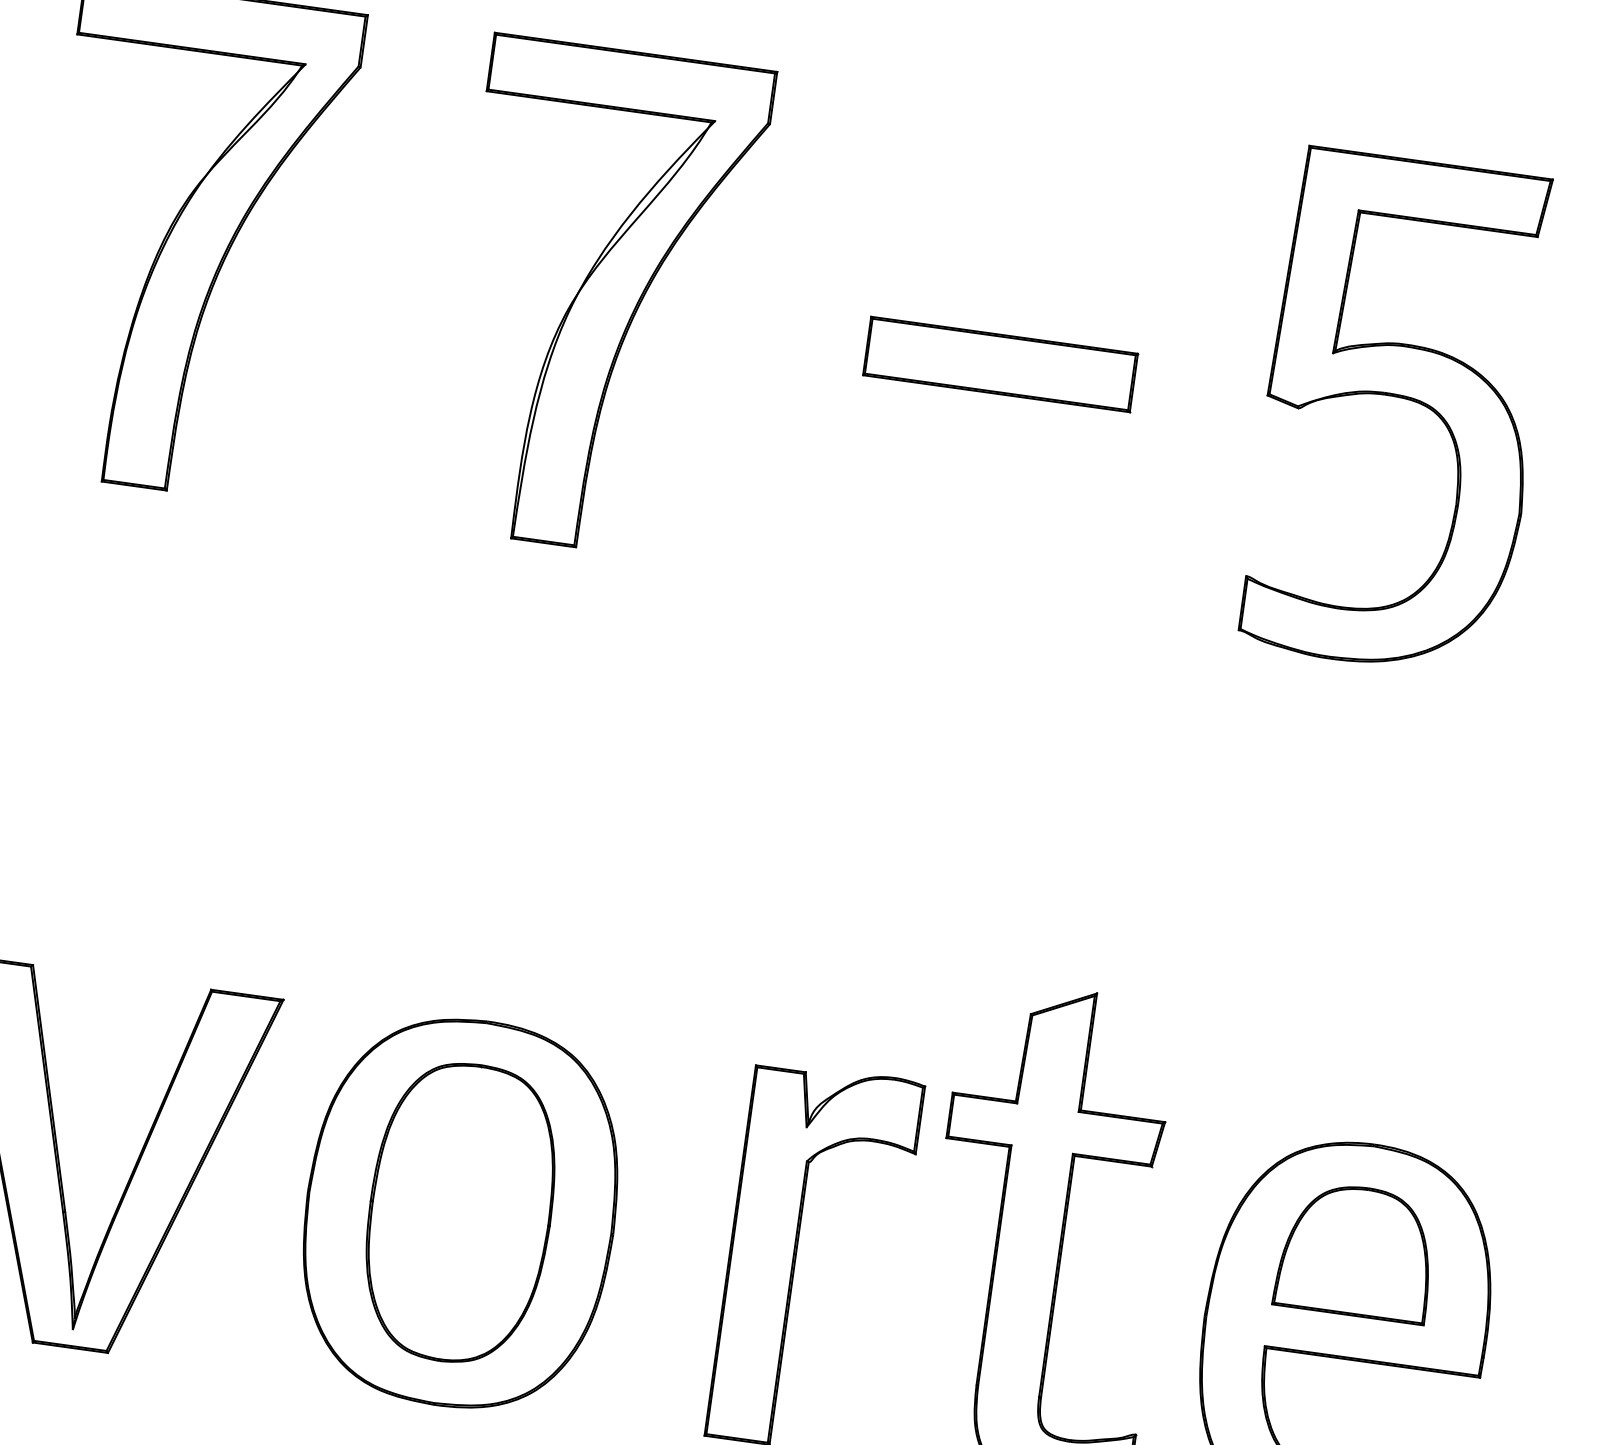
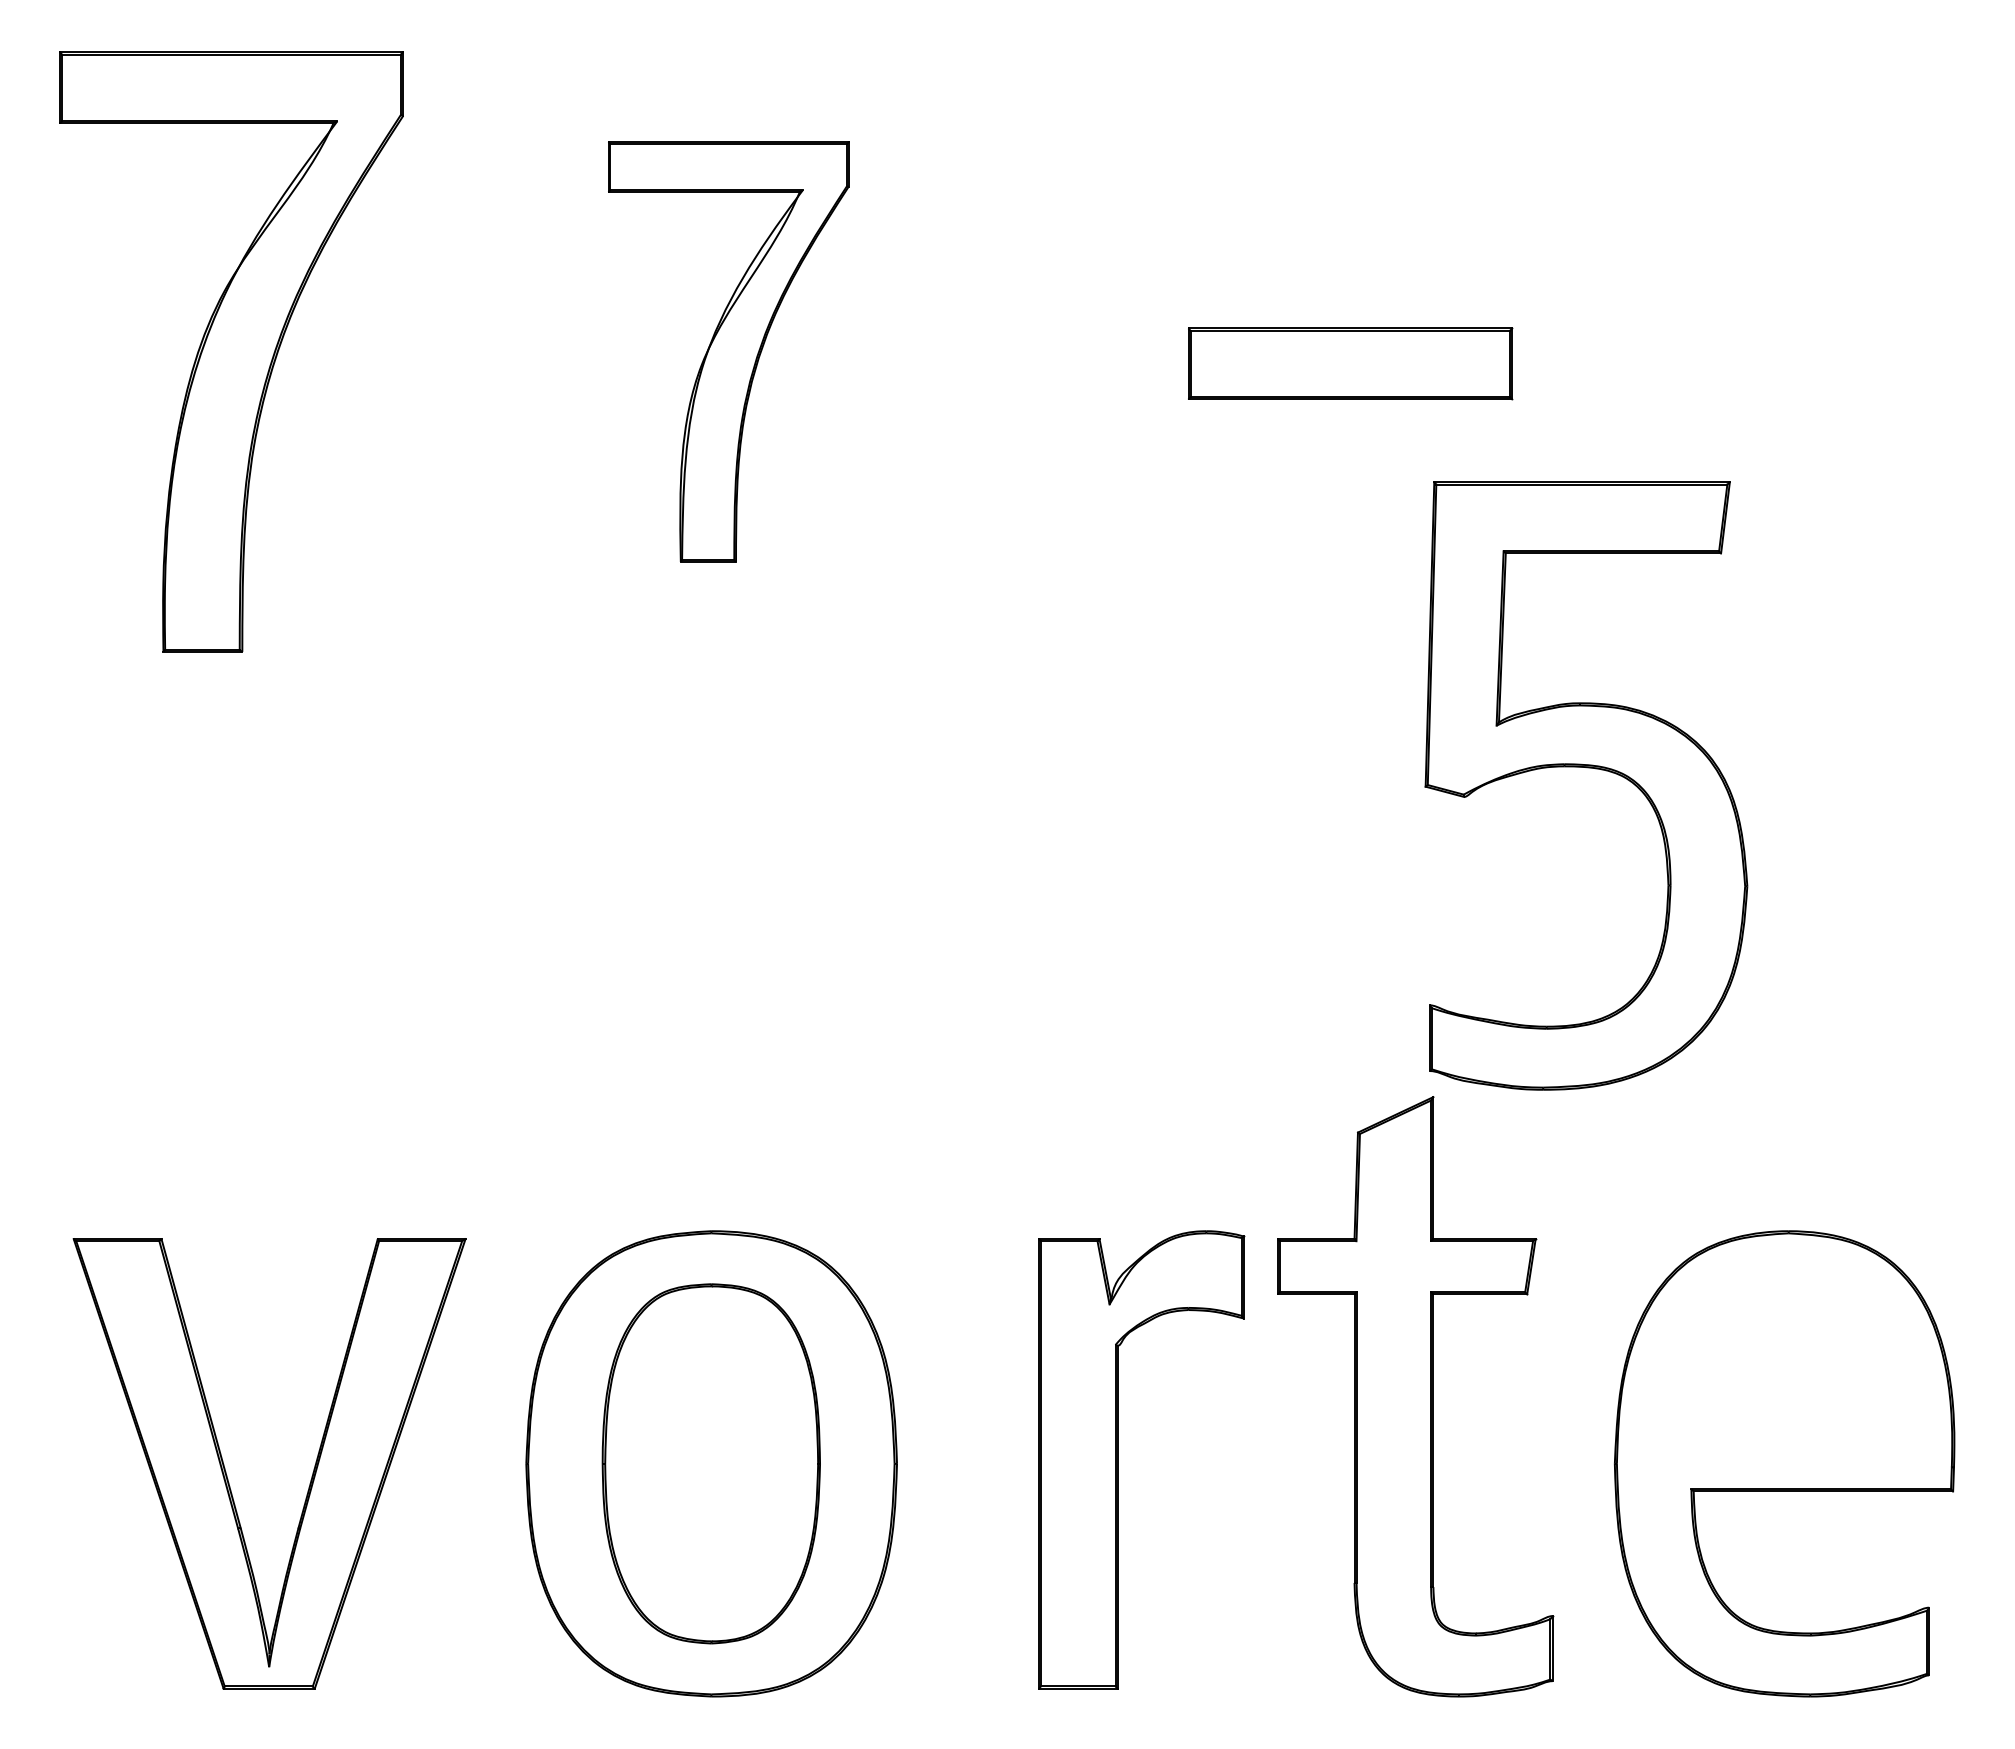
part: (601, 298) -> (728, 351), size x0.7
part: (1000, 364) -> (1350, 363), moved
part: (1402, 398) -> (1586, 768), moved
part: (1357, 1250) -> (1785, 1360), removed

